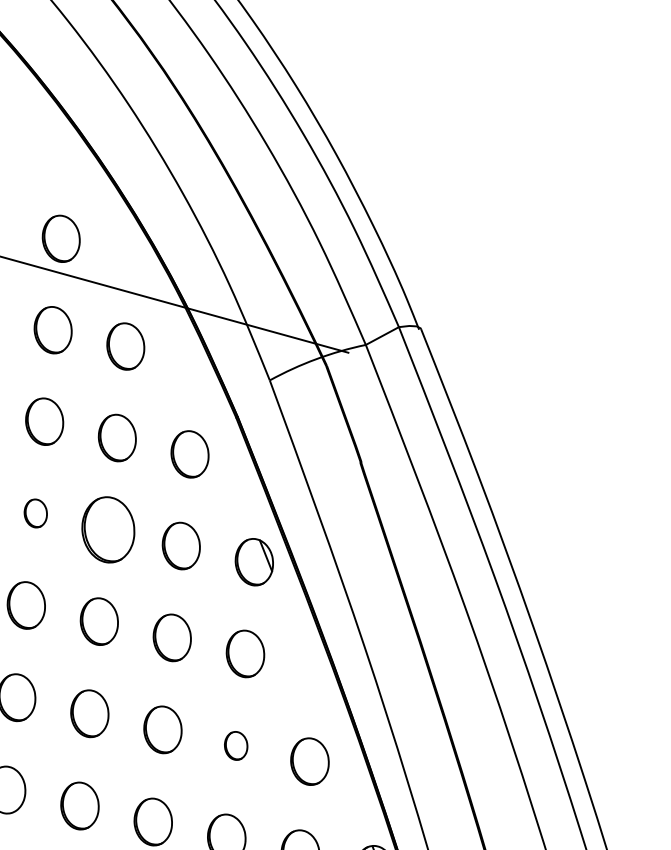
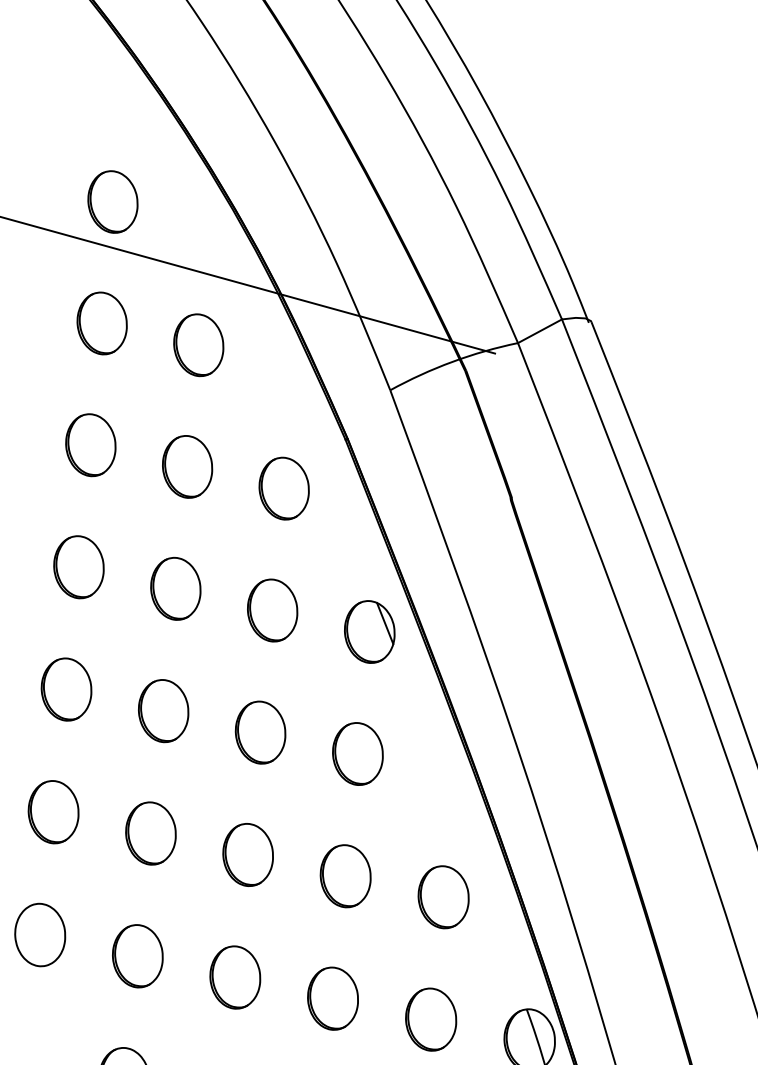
part: (35, 513) -> (78, 567), size x1.67
part: (108, 529) -> (175, 588), size x0.71
part: (235, 745) -> (344, 875), size x1.67

